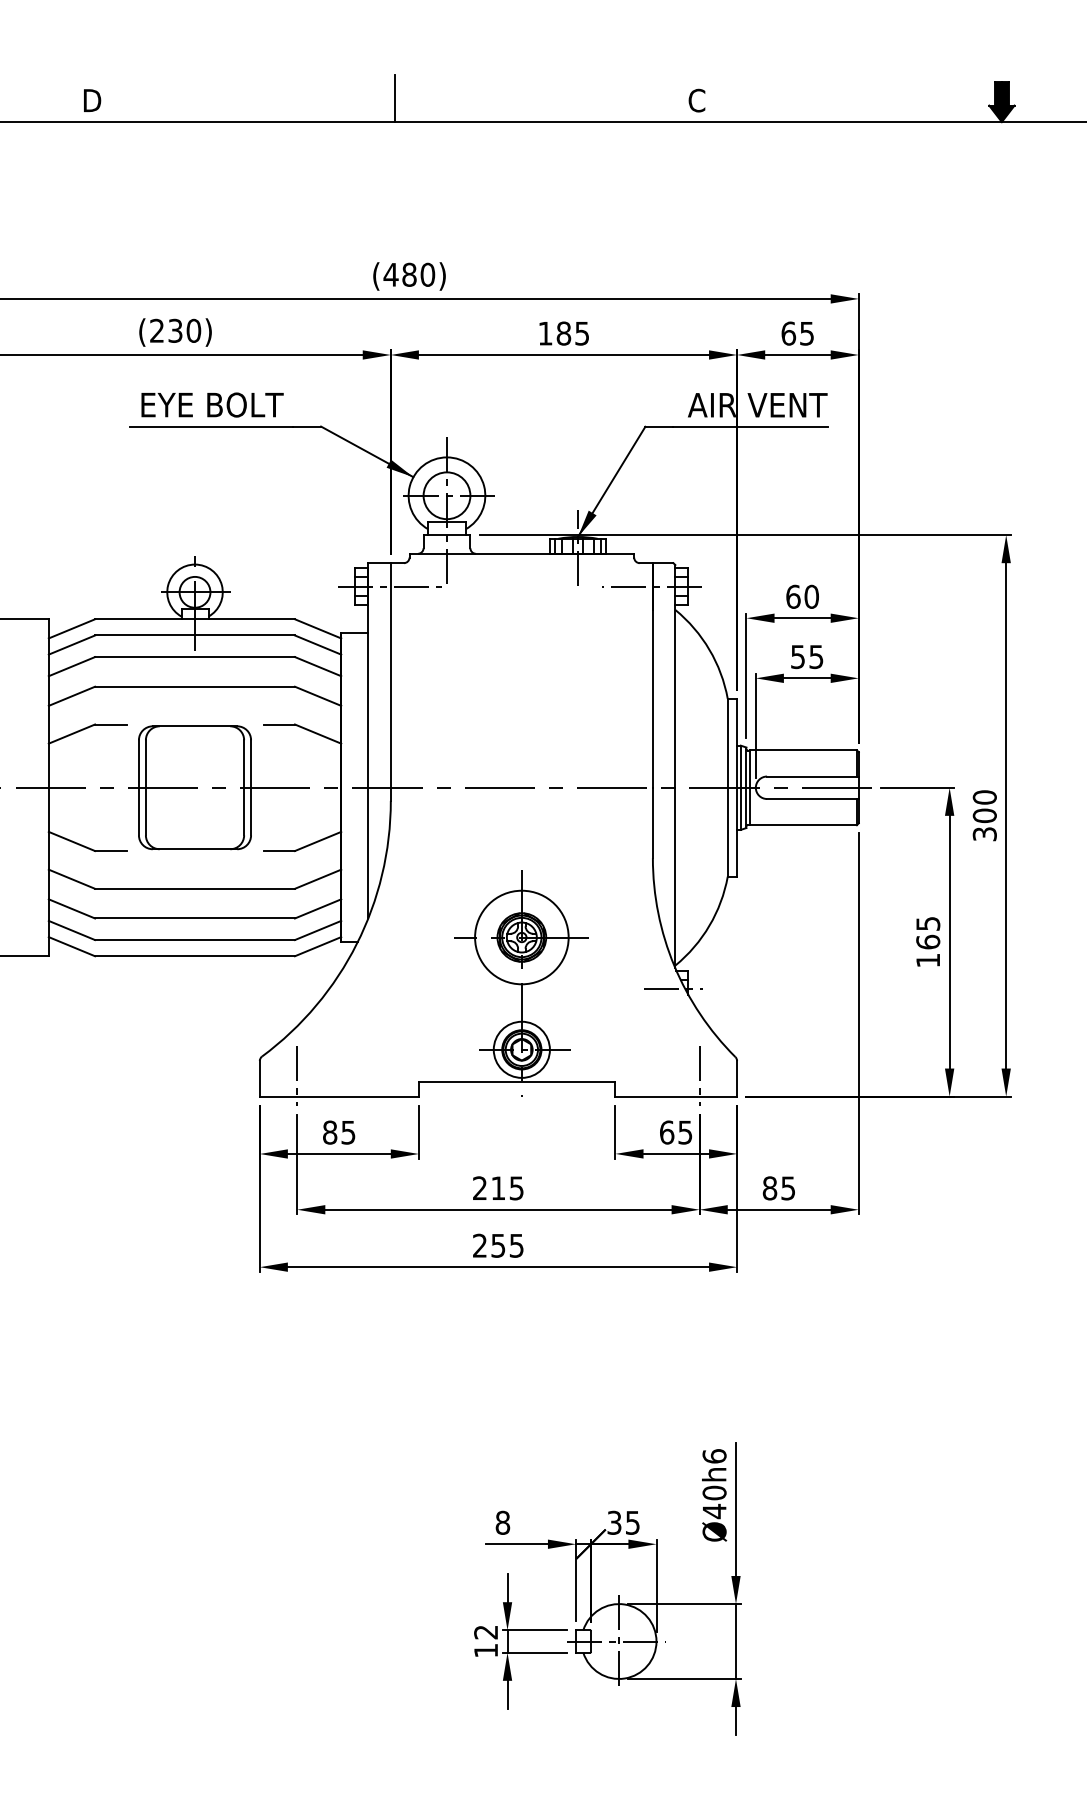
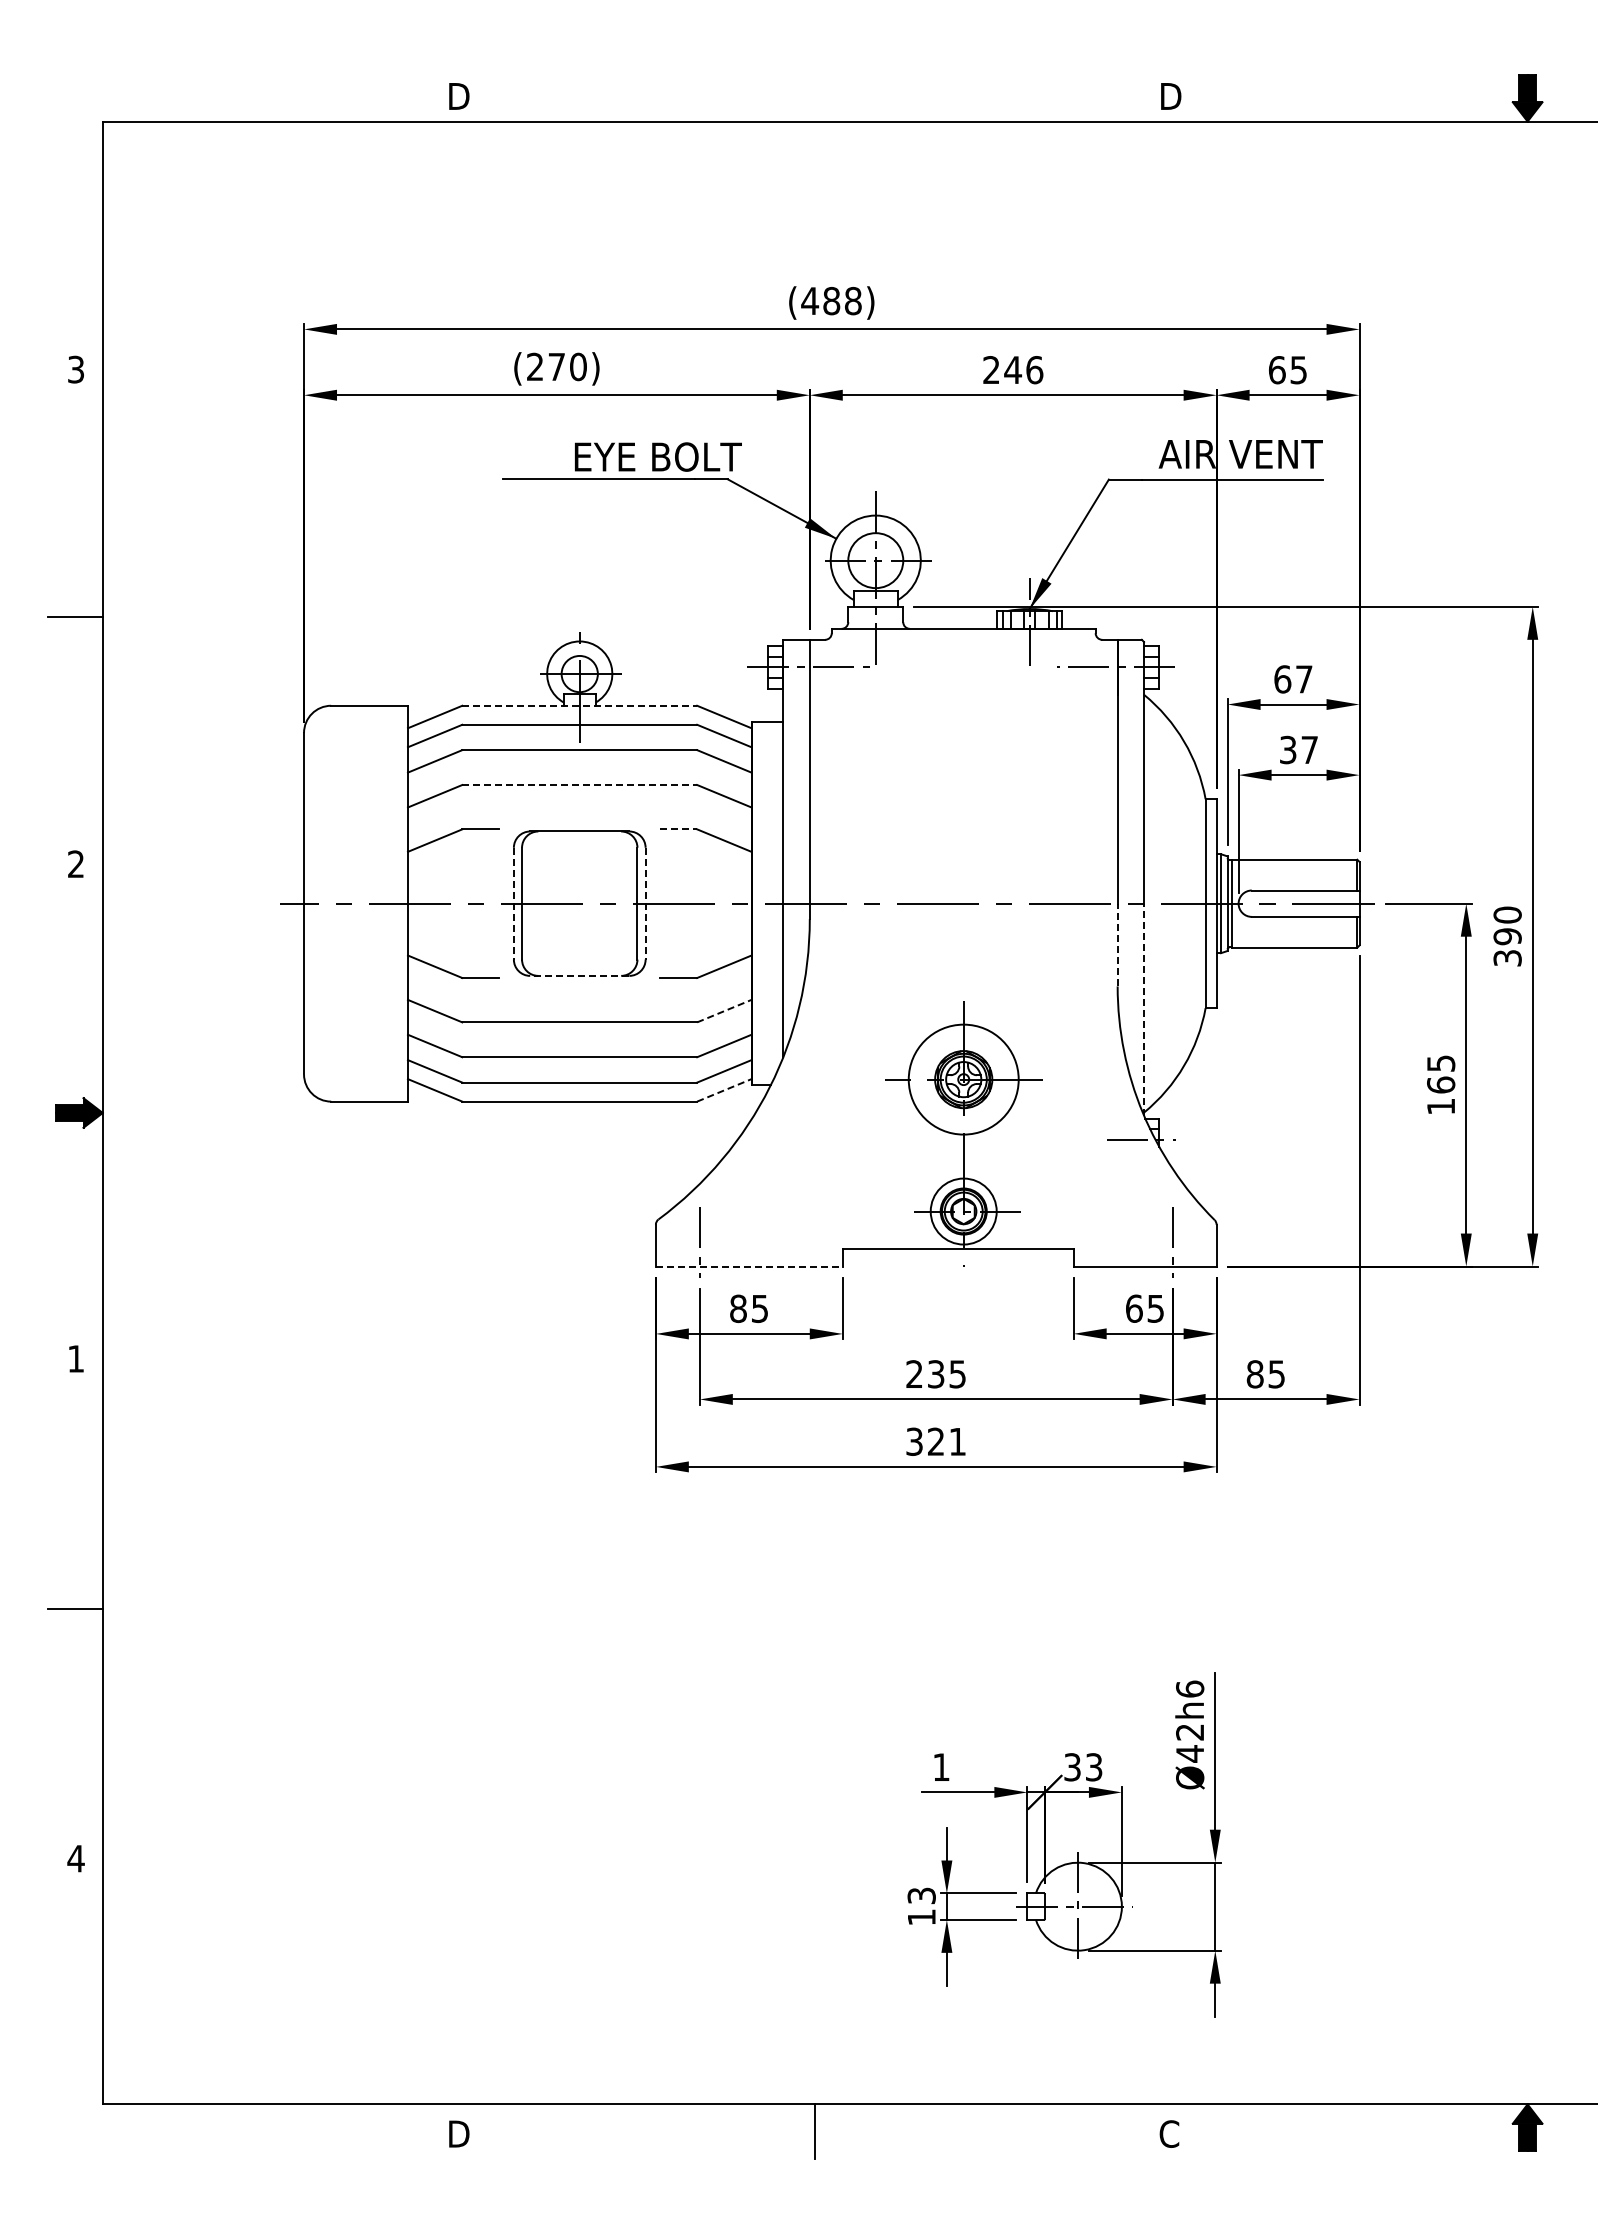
line: (395, 98) -> (815, 93), removed
text: (697, 100) -> (1170, 96), C -> D
text: (427, 275) -> (852, 301), (480) -> (488)
text: (175, 330) -> (556, 366), (230) -> (270)
text: (564, 333) -> (1013, 370), 185 -> 246
text: (212, 404) -> (658, 456), moved
text: (811, 596) -> (1303, 679), 60 -> 67
line: (195, 619) -> (580, 705), solid -> dashed
text: (806, 656) -> (1298, 749), 55 -> 37
line: (195, 687) -> (580, 785), solid -> dashed
line: (279, 724) -> (679, 829), solid -> dashed
line: (138, 787) -> (513, 903), solid -> dashed
line: (250, 787) -> (645, 903), solid -> dashed
text: (984, 815) -> (1507, 936), 300 -> 390
line: (652, 822) -> (1117, 944), solid -> dashed
line: (194, 848) -> (579, 975), solid -> dashed
line: (675, 877) -> (1144, 1009), solid -> dashed
line: (318, 878) -> (724, 1010), solid -> dashed
line: (318, 946) -> (724, 1090), solid -> dashed
line: (339, 1096) -> (749, 1266), solid -> dashed
text: (498, 1188) -> (936, 1374), 215 -> 235
text: (497, 1245) -> (935, 1441), 255 -> 321
text: (714, 1492) -> (1190, 1731), Ø40h6 -> Ø42h6
text: (633, 1522) -> (1094, 1766), 35 -> 33
text: (502, 1523) -> (941, 1767), 8 -> 1
text: (485, 1632) -> (921, 1895), 12 -> 13

